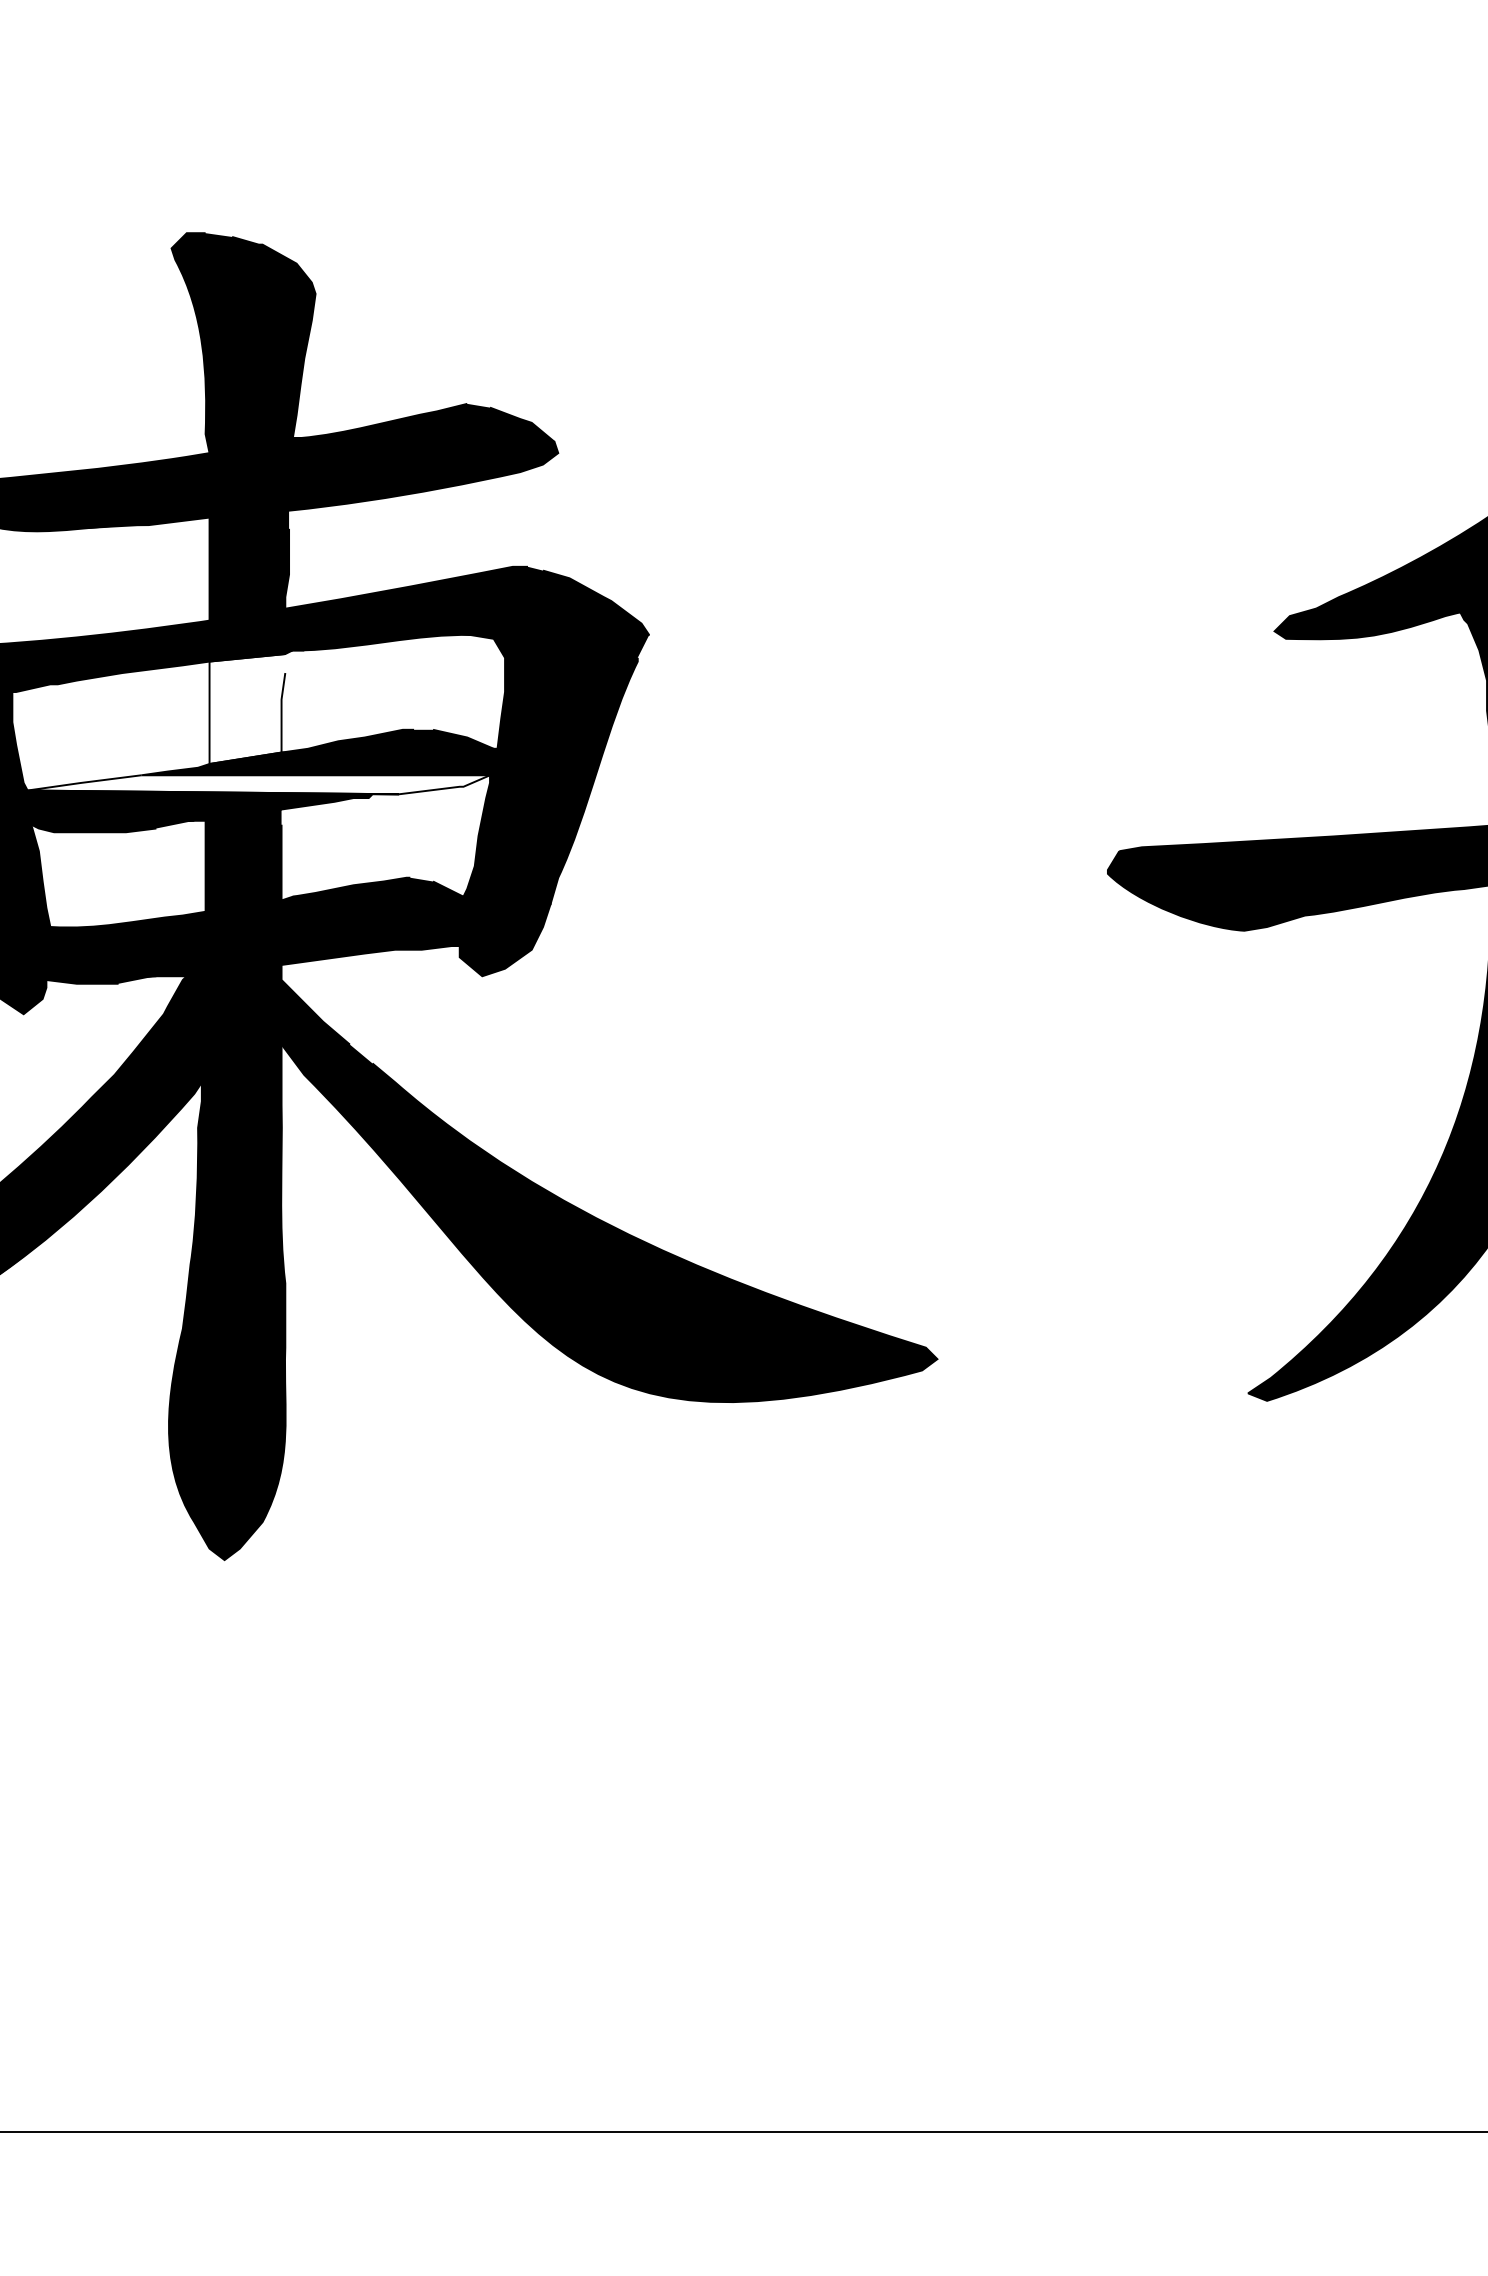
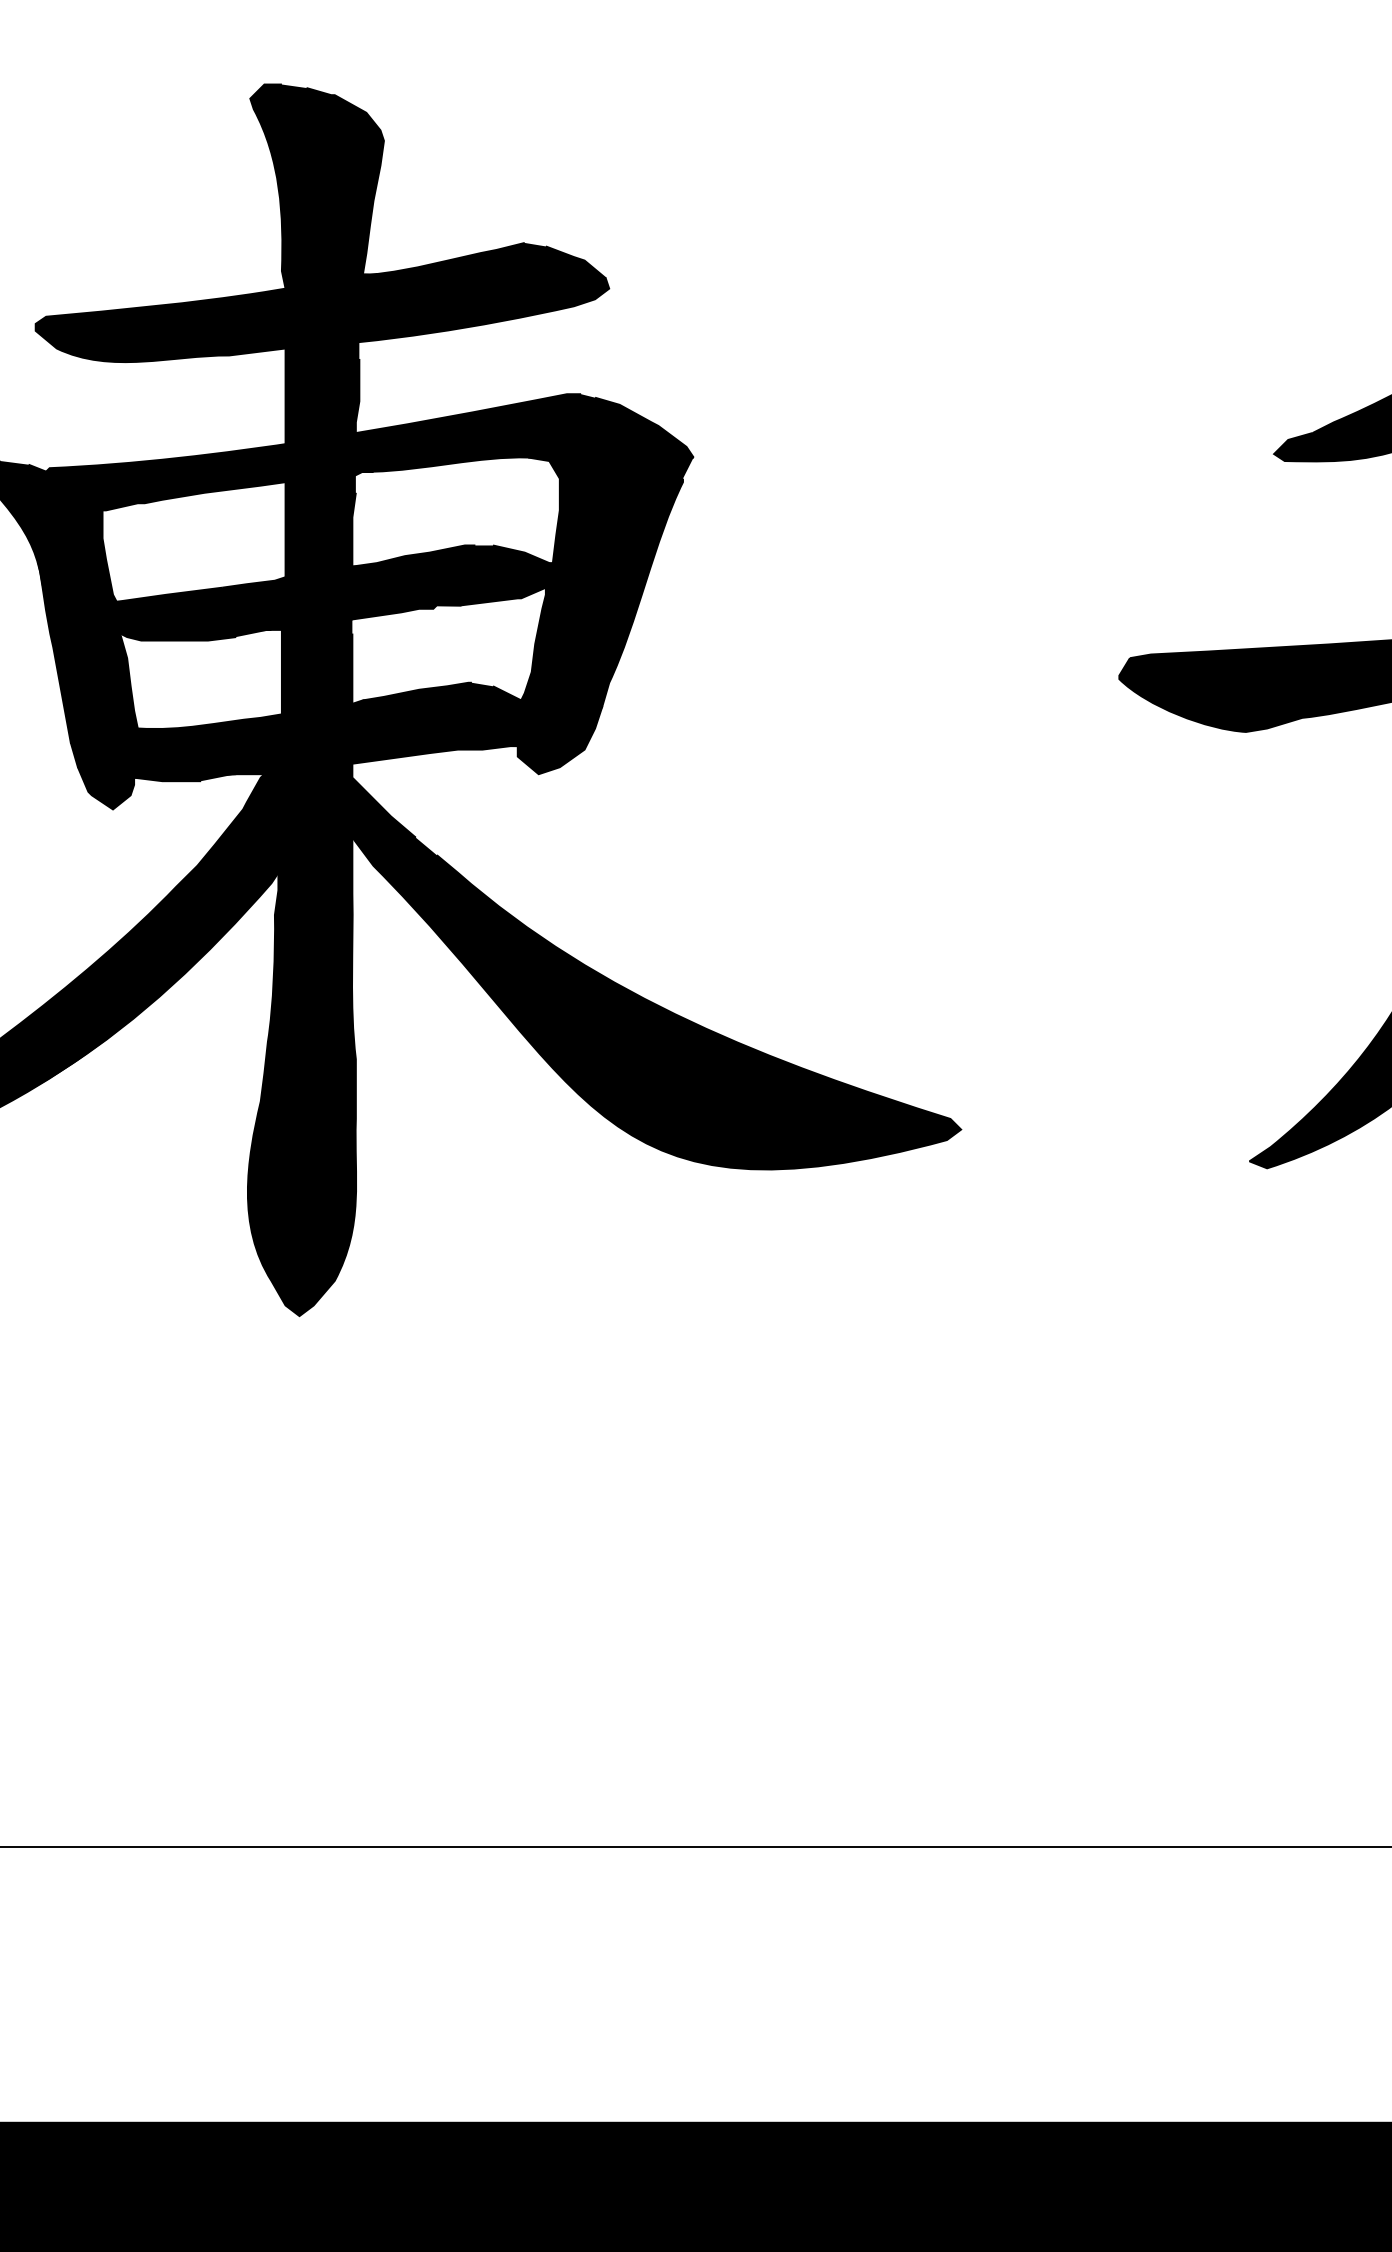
fill: (247, 709) -> (320, 526), added
fill: (257, 784) -> (330, 596), added

